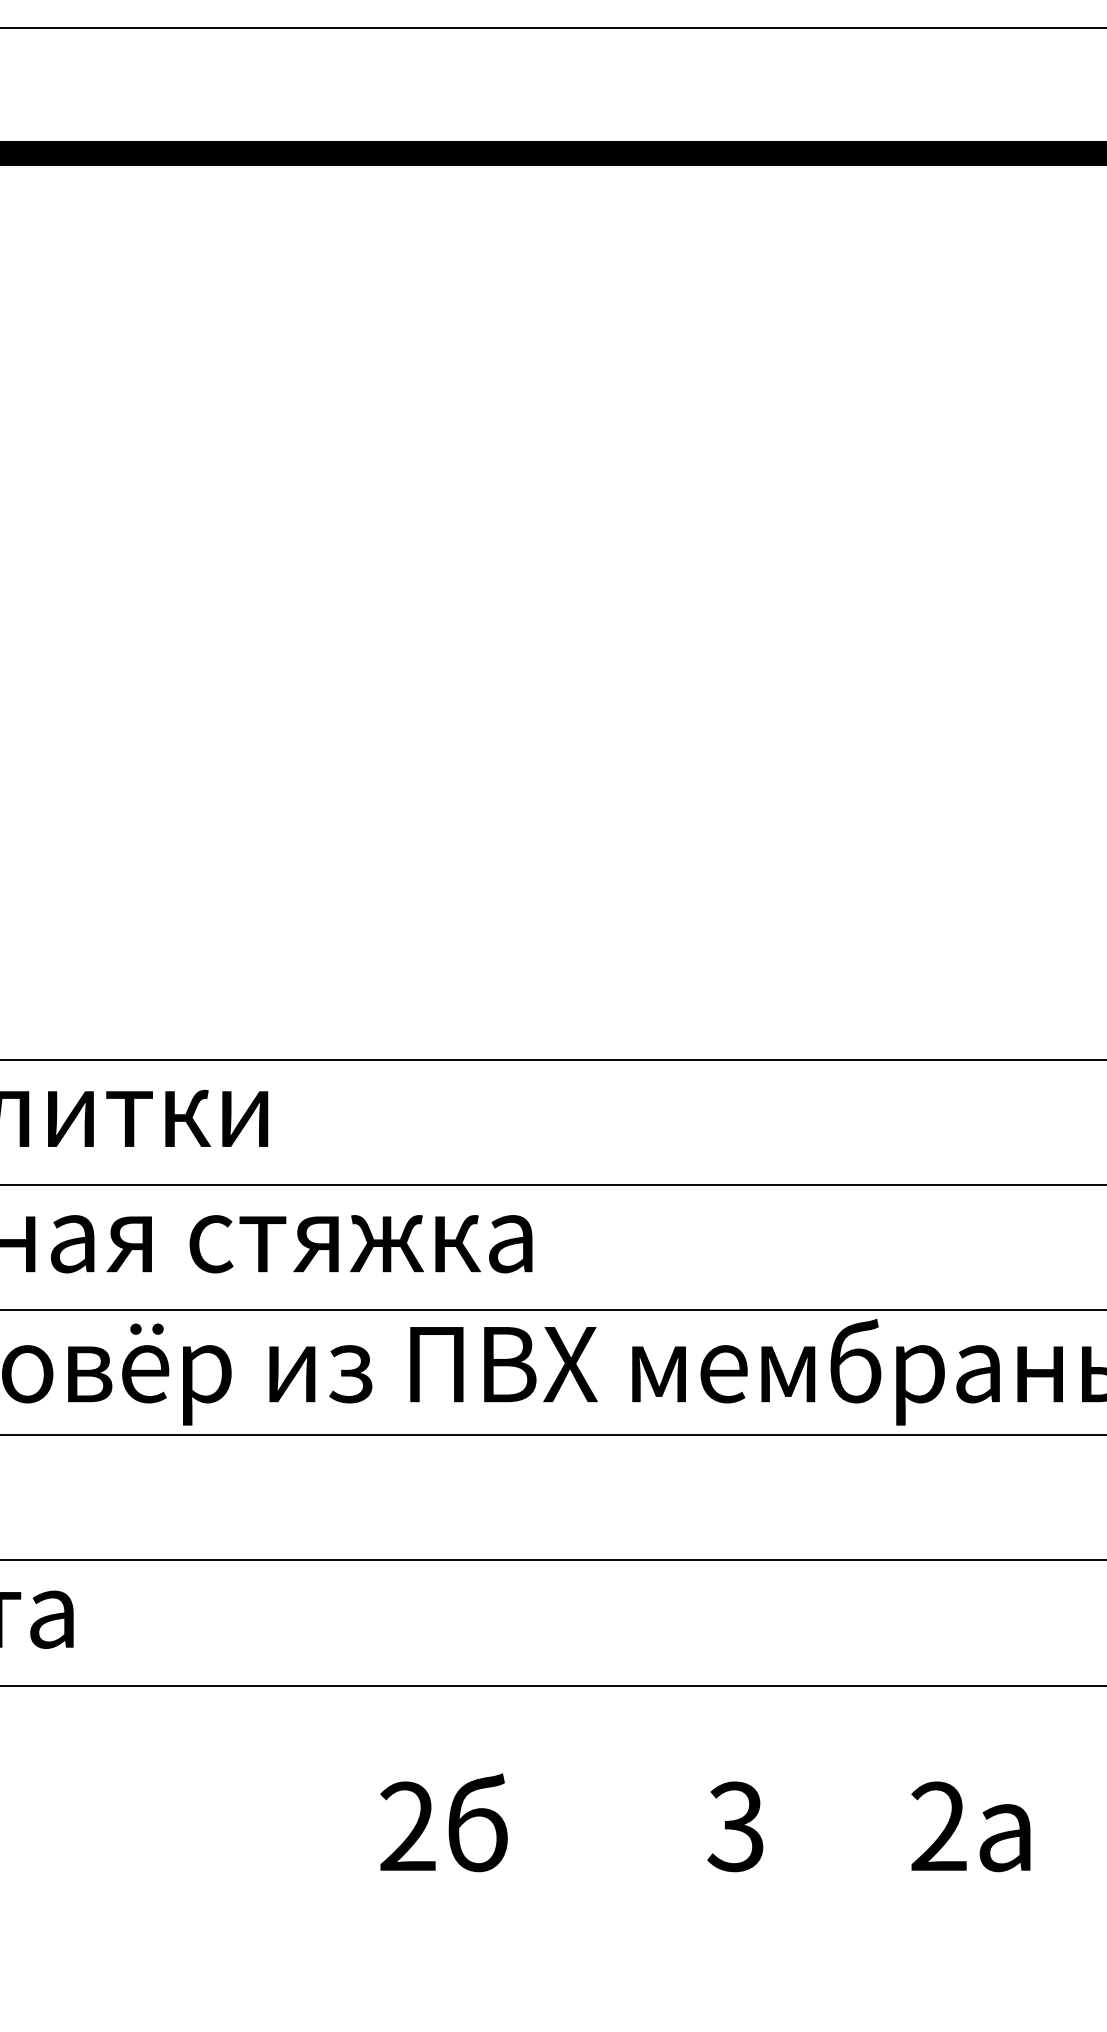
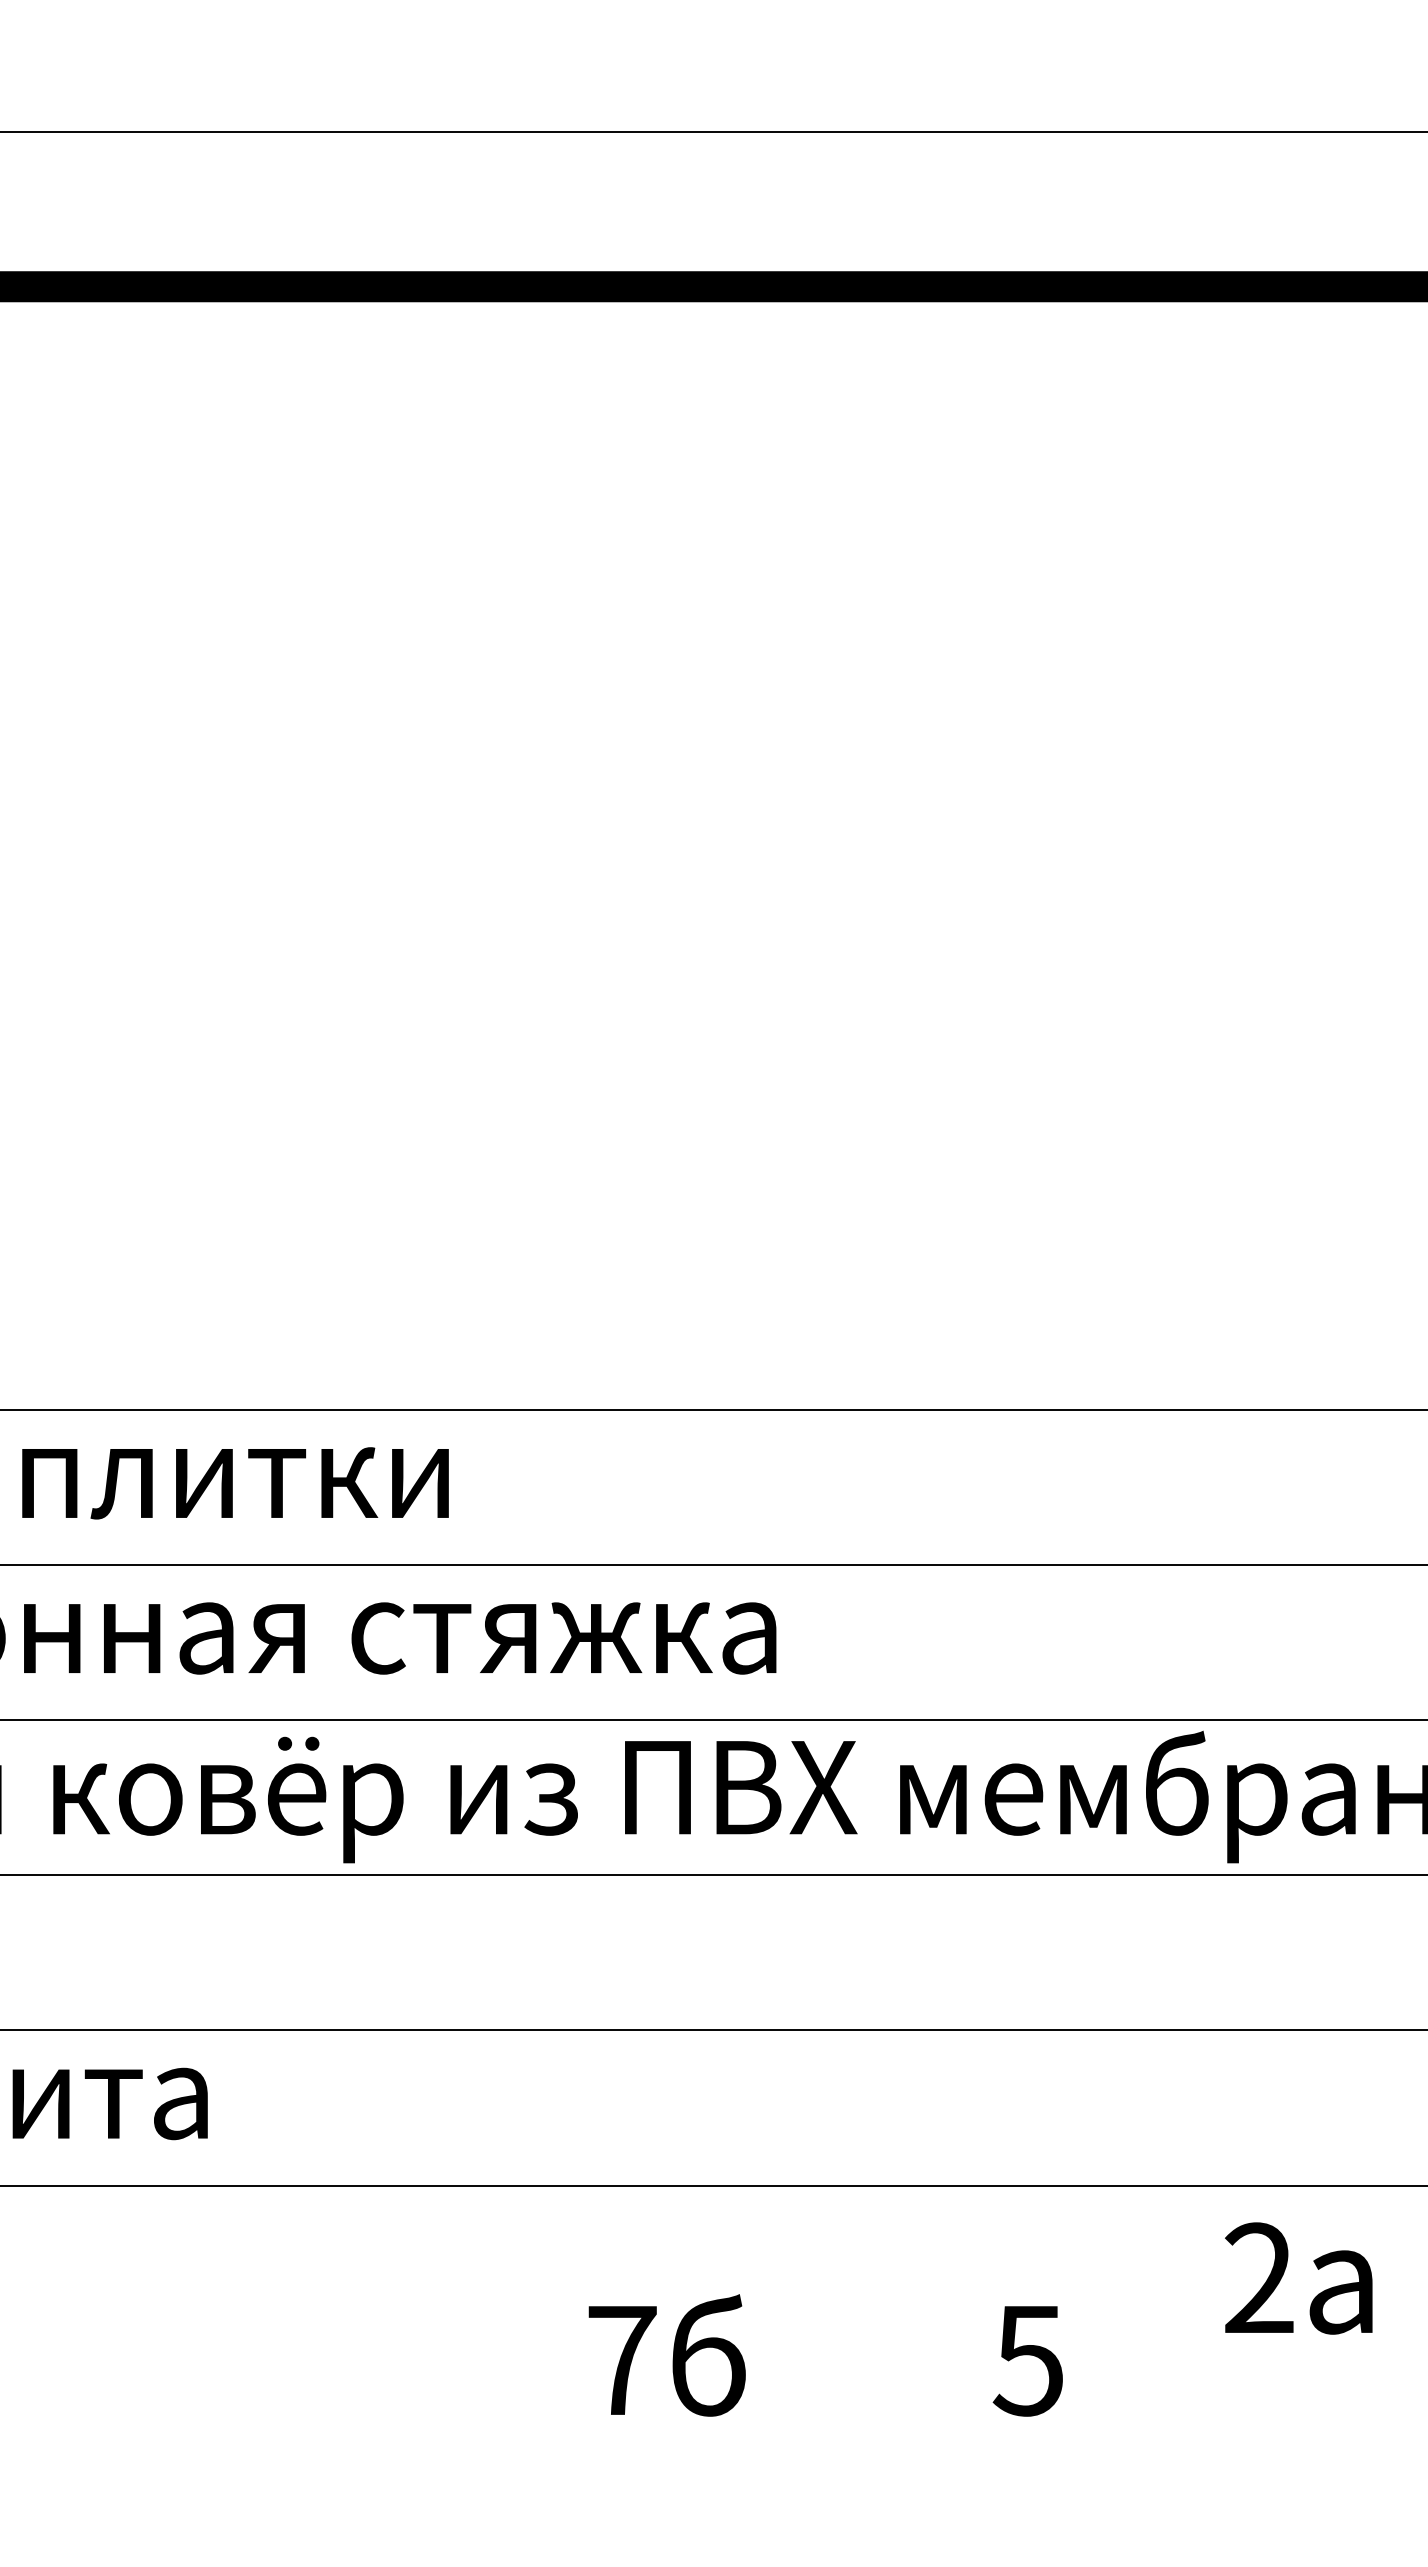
text: (407, 1825) -> (621, 2359), 2 -> 7
text: (735, 1826) -> (1027, 2360), 3 -> 5
text: (970, 1826) -> (1298, 2278), moved

